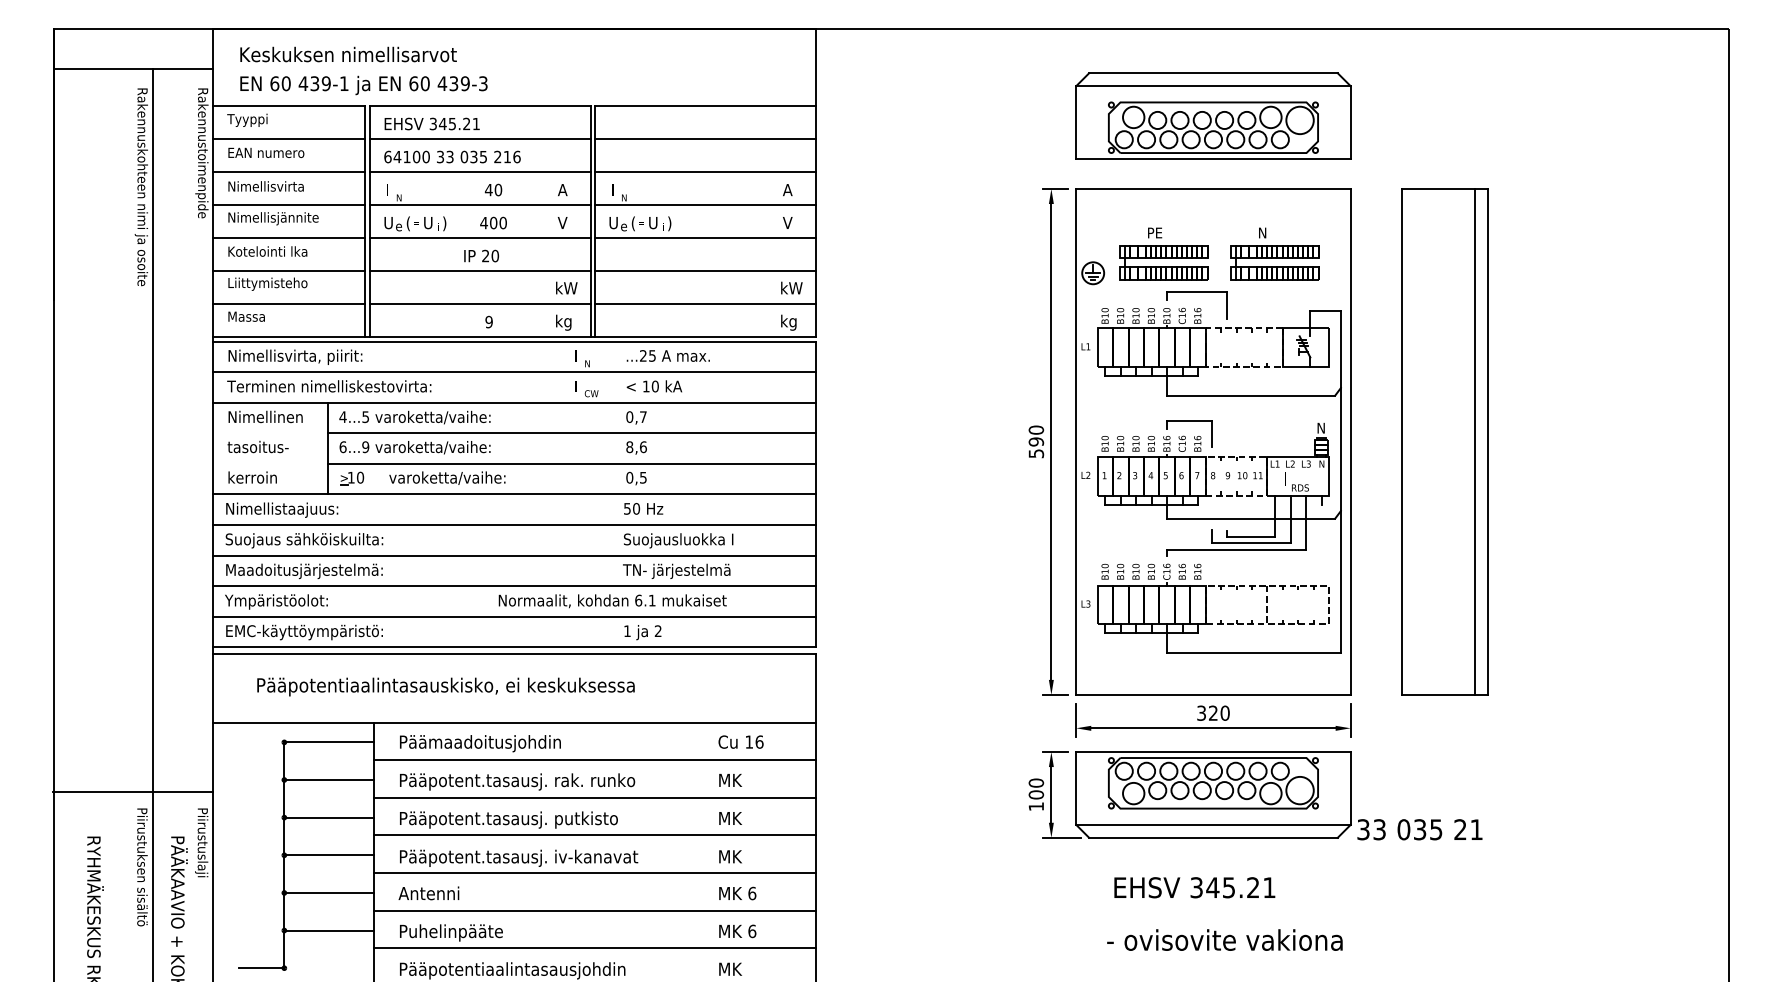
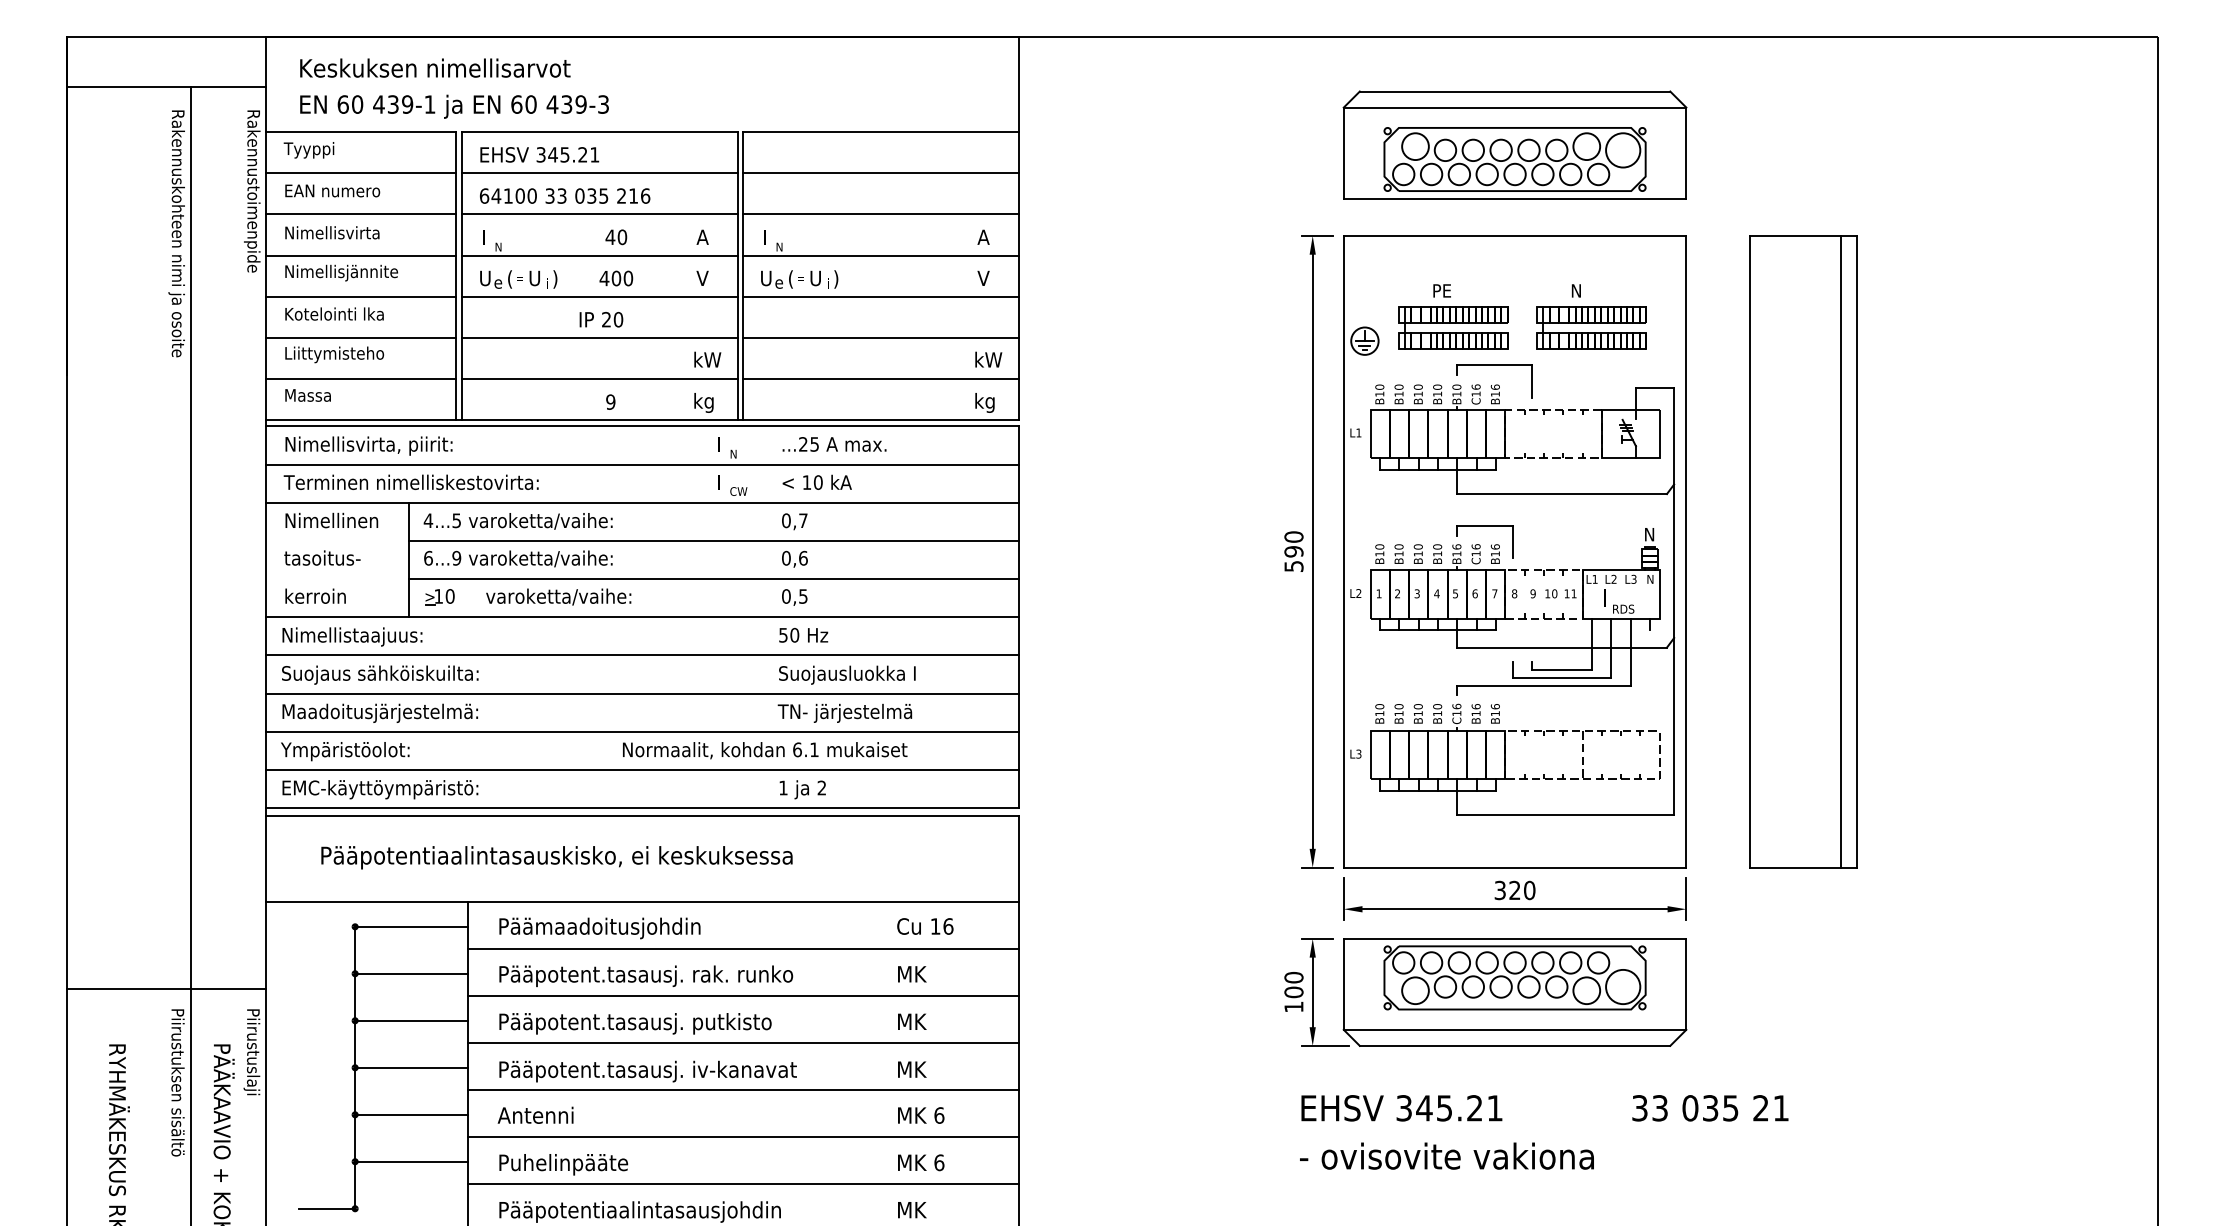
text: (629, 446) -> (786, 557), 8,6 -> 0,6
text: (1419, 829) -> (1709, 1107), moved
text: (1194, 887) -> (1401, 1107), moved
text: (1224, 939) -> (1446, 1155), moved

